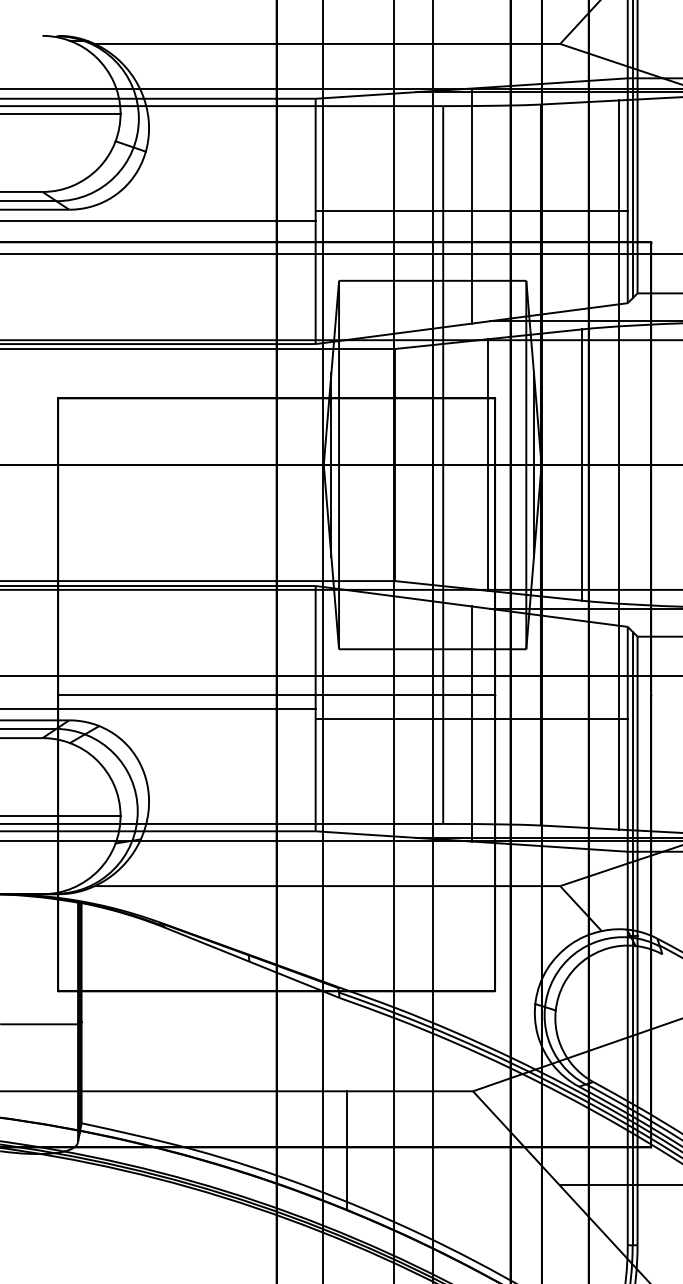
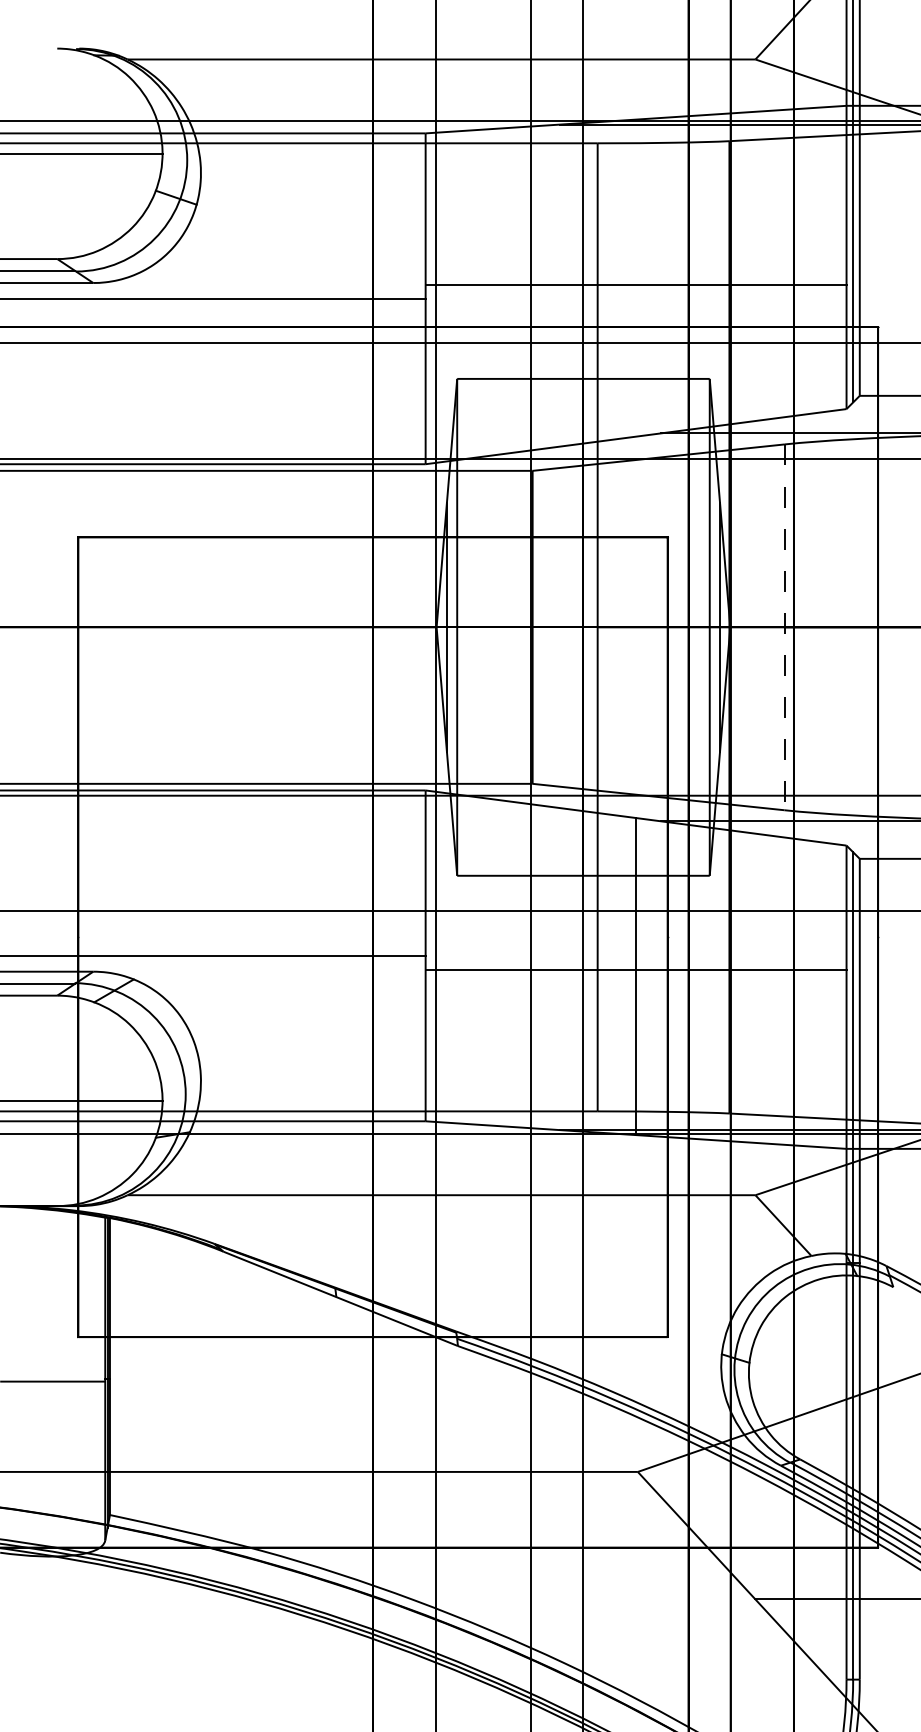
line: (472, 205) -> (636, 277), removed
line: (488, 465) -> (658, 627), removed
line: (581, 465) -> (784, 627), solid -> dashed
line: (619, 465) -> (835, 627), removed
line: (276, 695) -> (372, 937), removed
line: (347, 1150) -> (468, 1551), removed

